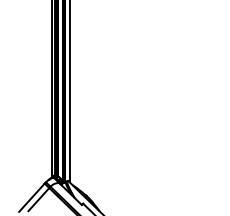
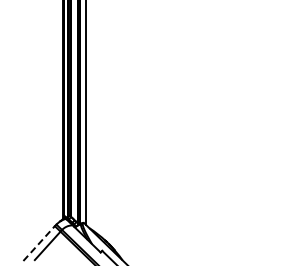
line: (32, 197) -> (39, 243), solid -> dashed

